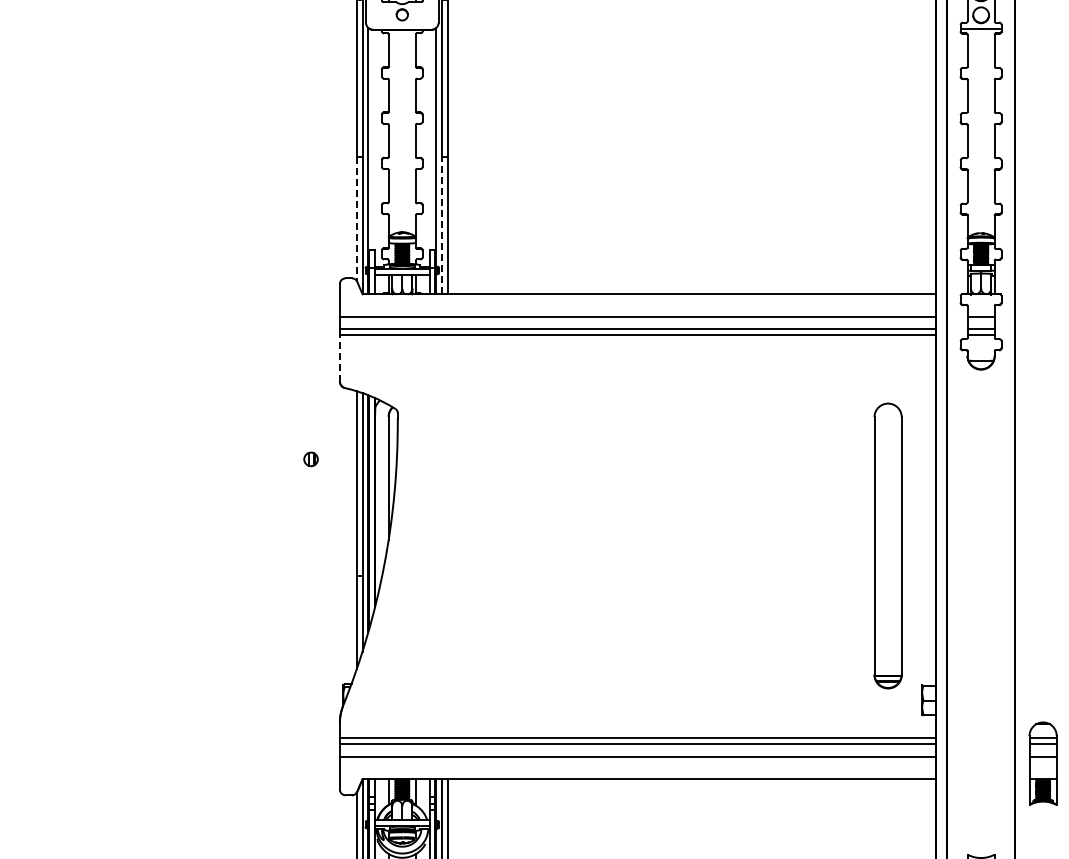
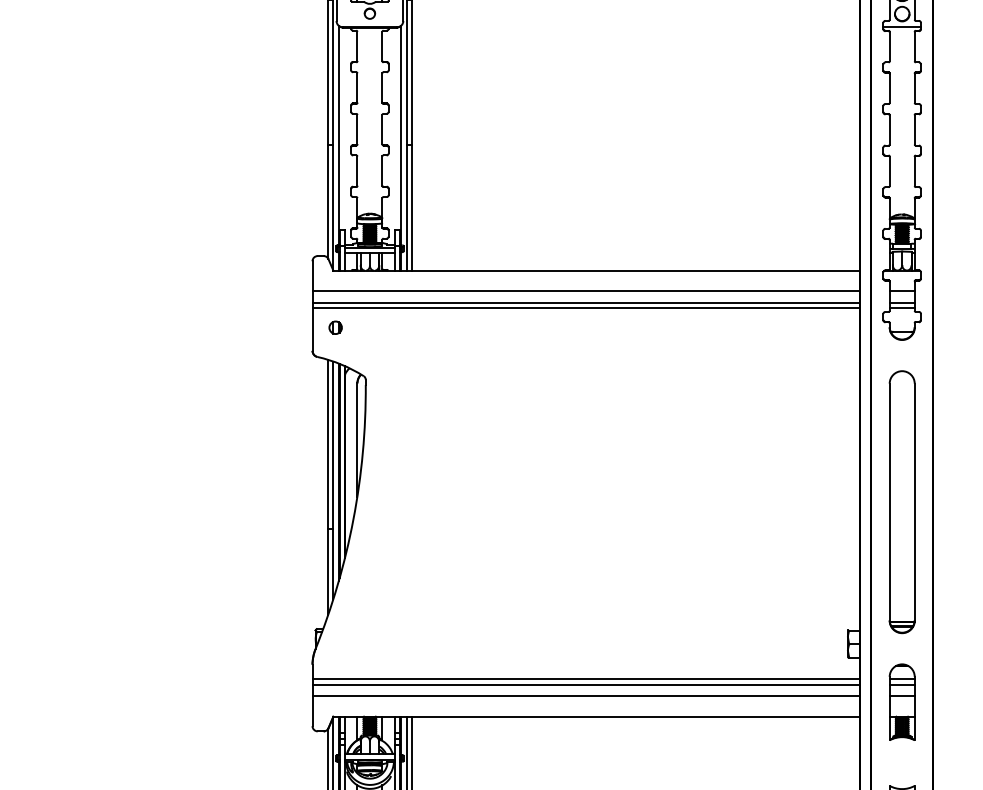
line: (356, 219) -> (327, 201), dashed -> solid
line: (442, 225) -> (406, 207), dashed -> solid
line: (339, 357) -> (312, 328), dashed -> solid
part: (310, 459) -> (335, 327), moved
part: (887, 545) -> (901, 501), moved
part: (1042, 763) -> (901, 702), moved

